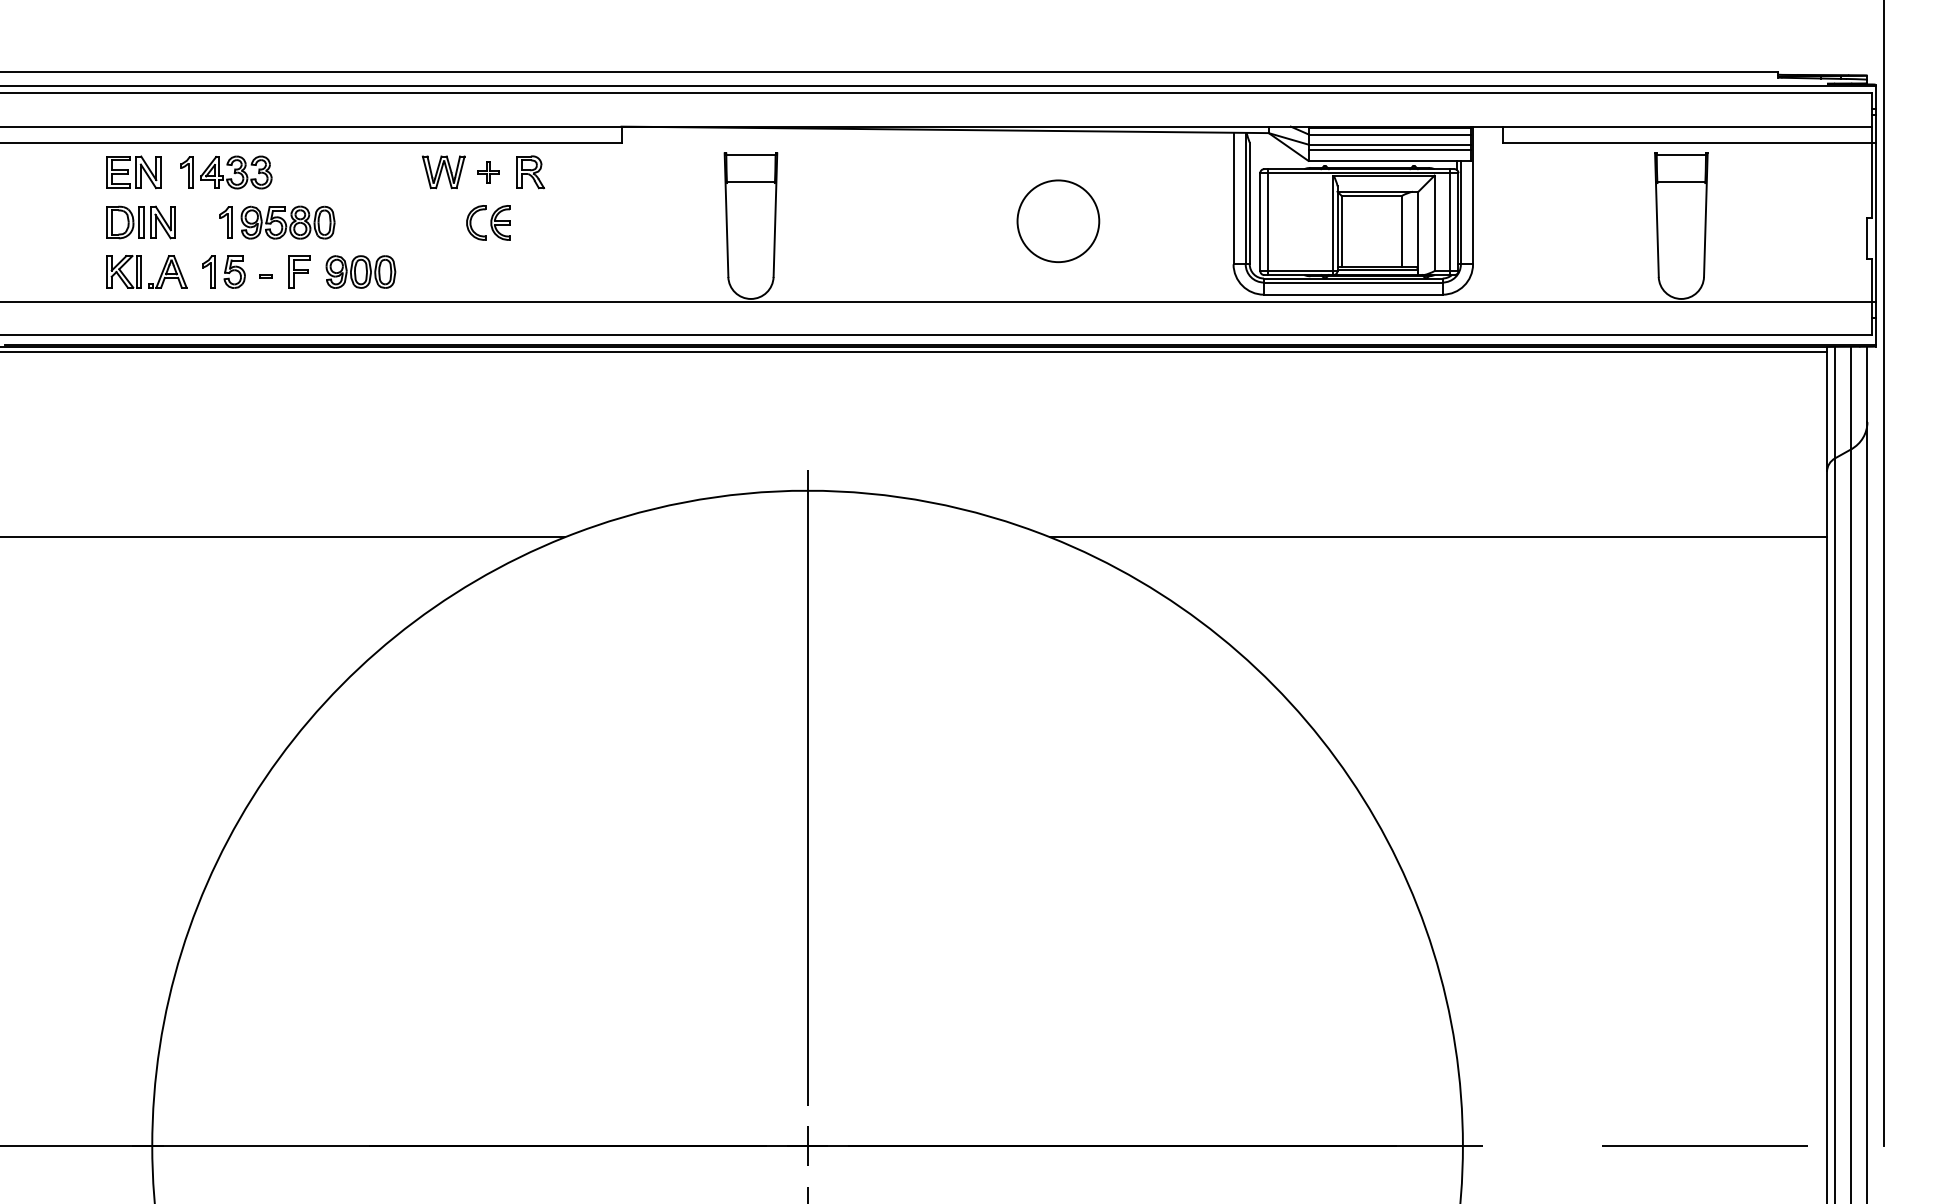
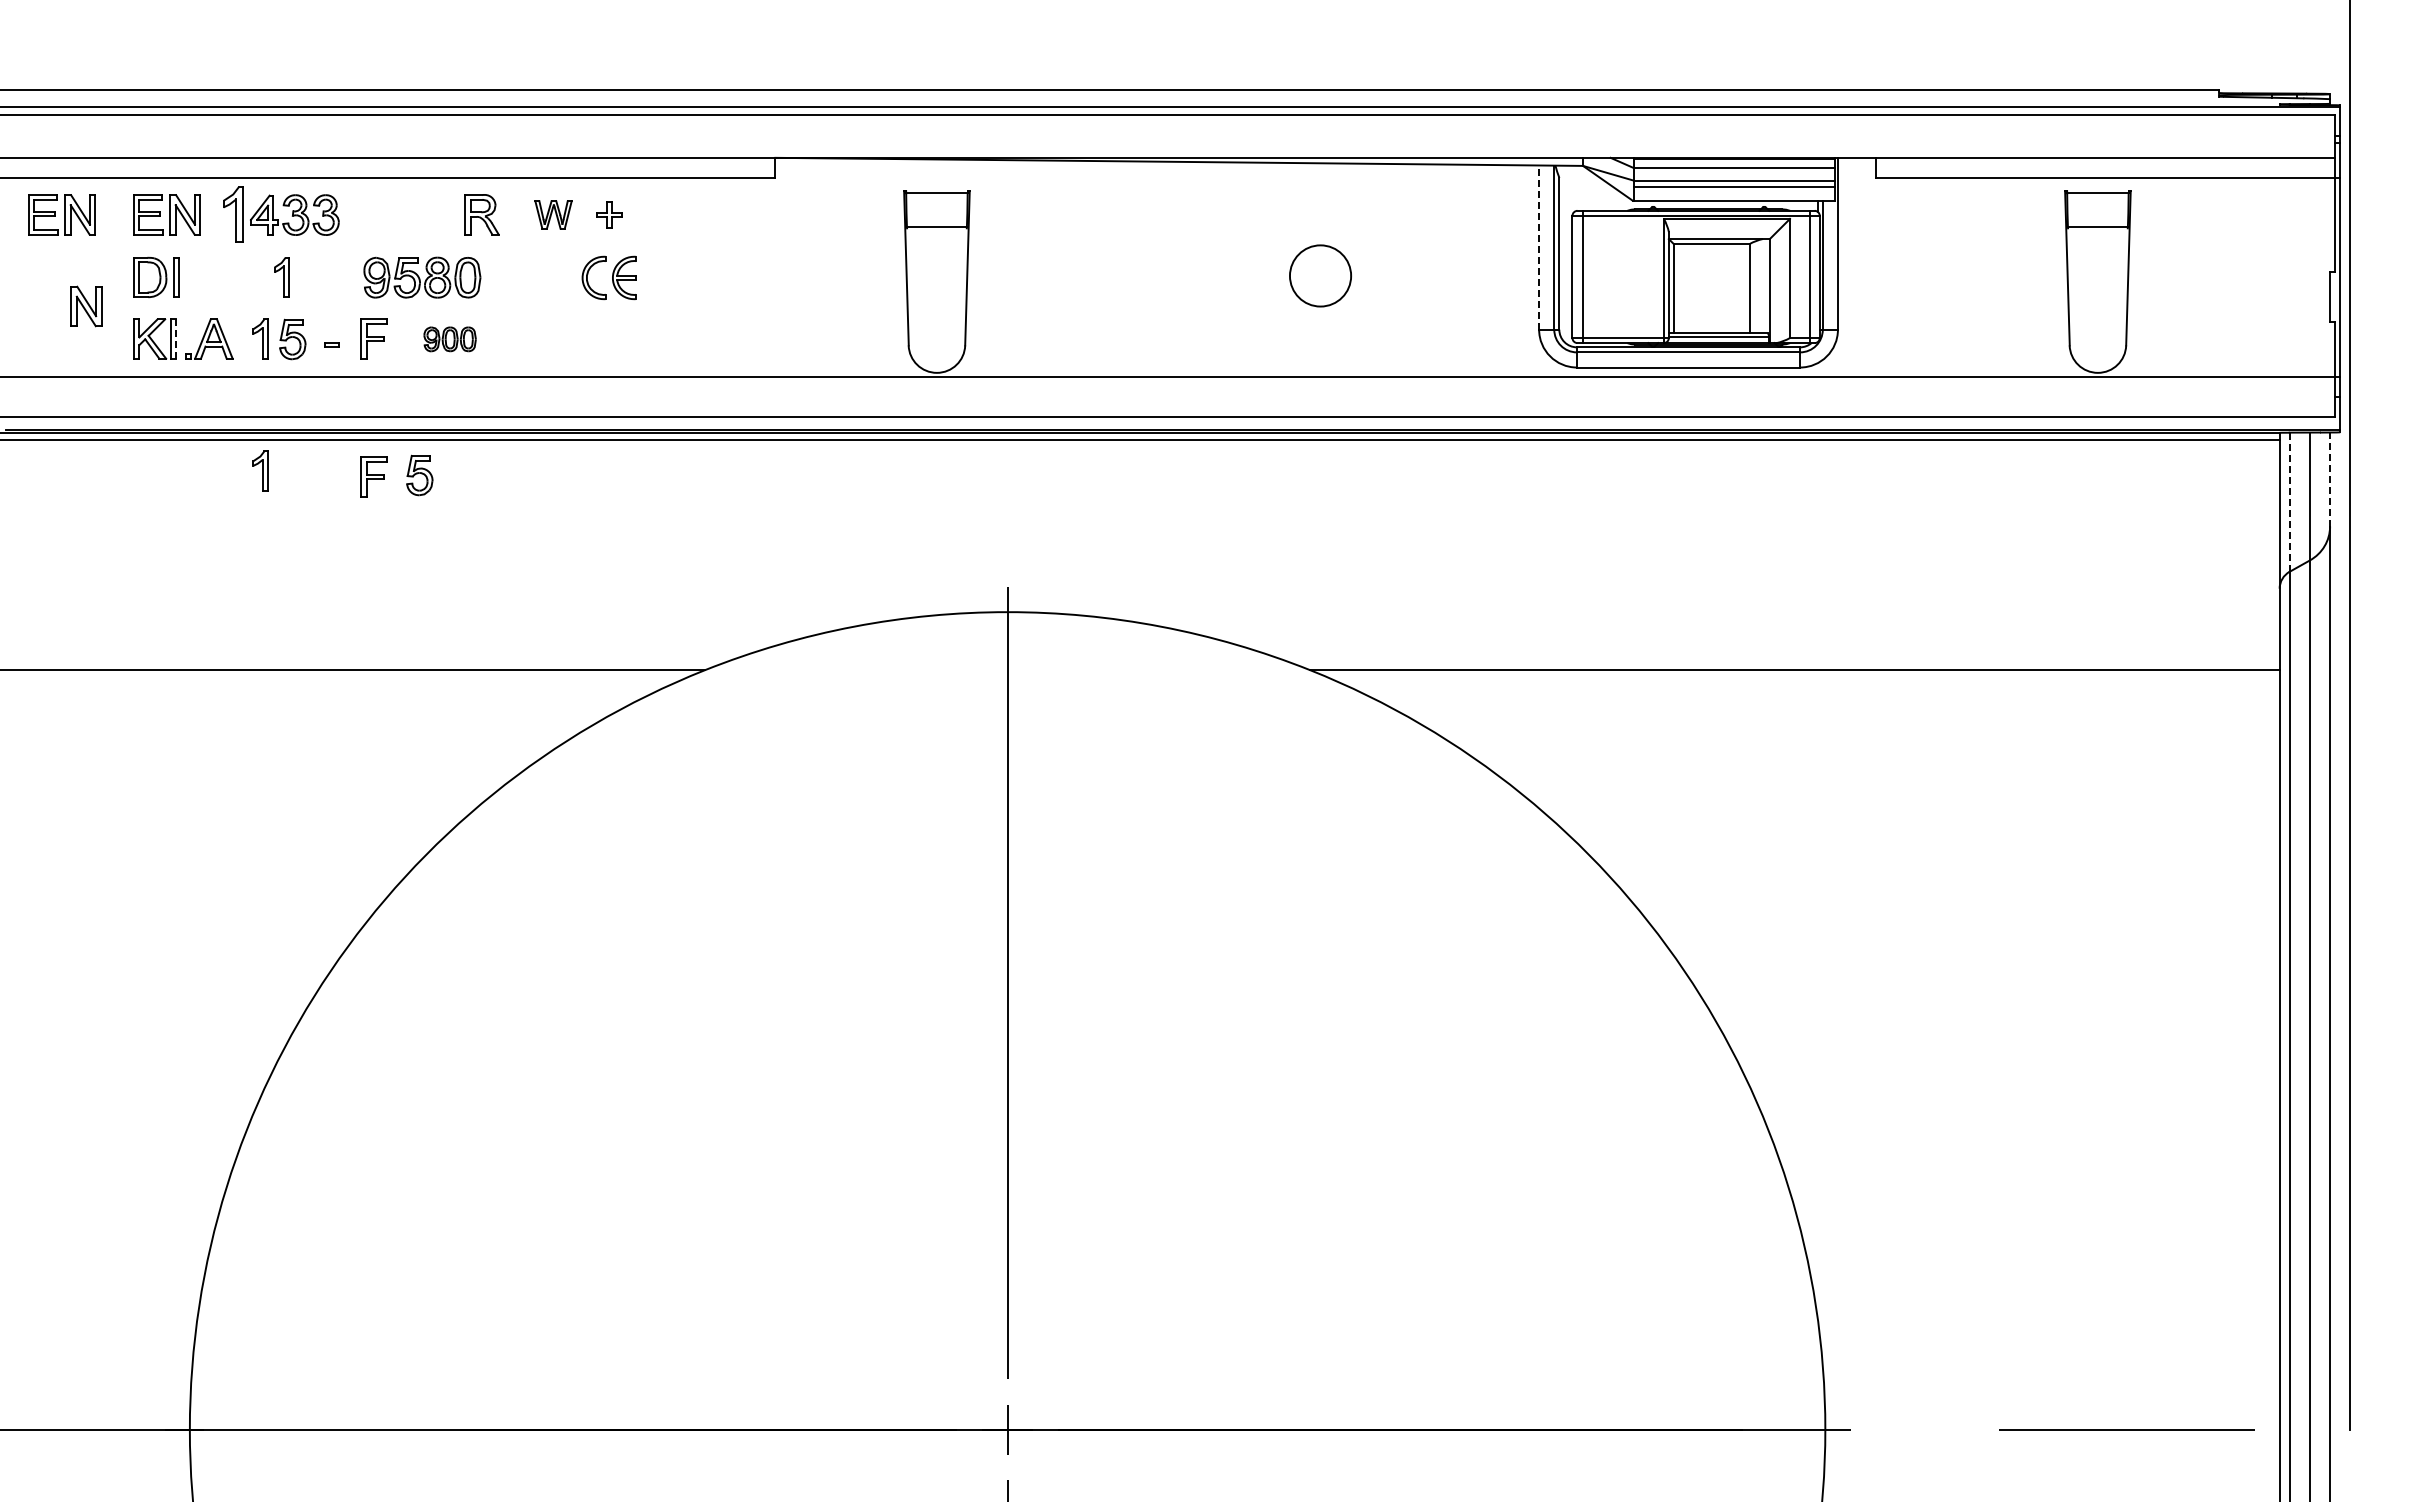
part: (49, 172) -> (61, 214), added
part: (186, 172) -> (232, 214), size x1.4
part: (443, 172) -> (553, 214), size x0.7
part: (530, 172) -> (481, 214), moved
line: (1233, 198) -> (1539, 247), solid -> dashed
circle: (1058, 220) -> (1320, 275), size x0.6
part: (163, 222) -> (86, 306), moved
part: (288, 222) -> (422, 277), moved
line: (141, 272) -> (176, 339), solid -> dashed
part: (360, 272) -> (449, 339), size x0.6
part: (208, 377) -> (260, 470), added
part: (336, 381) -> (419, 475), added
part: (299, 382) -> (373, 476), added
line: (1867, 384) -> (2330, 479), solid -> dashed
line: (1834, 402) -> (2289, 502), solid -> dashed

